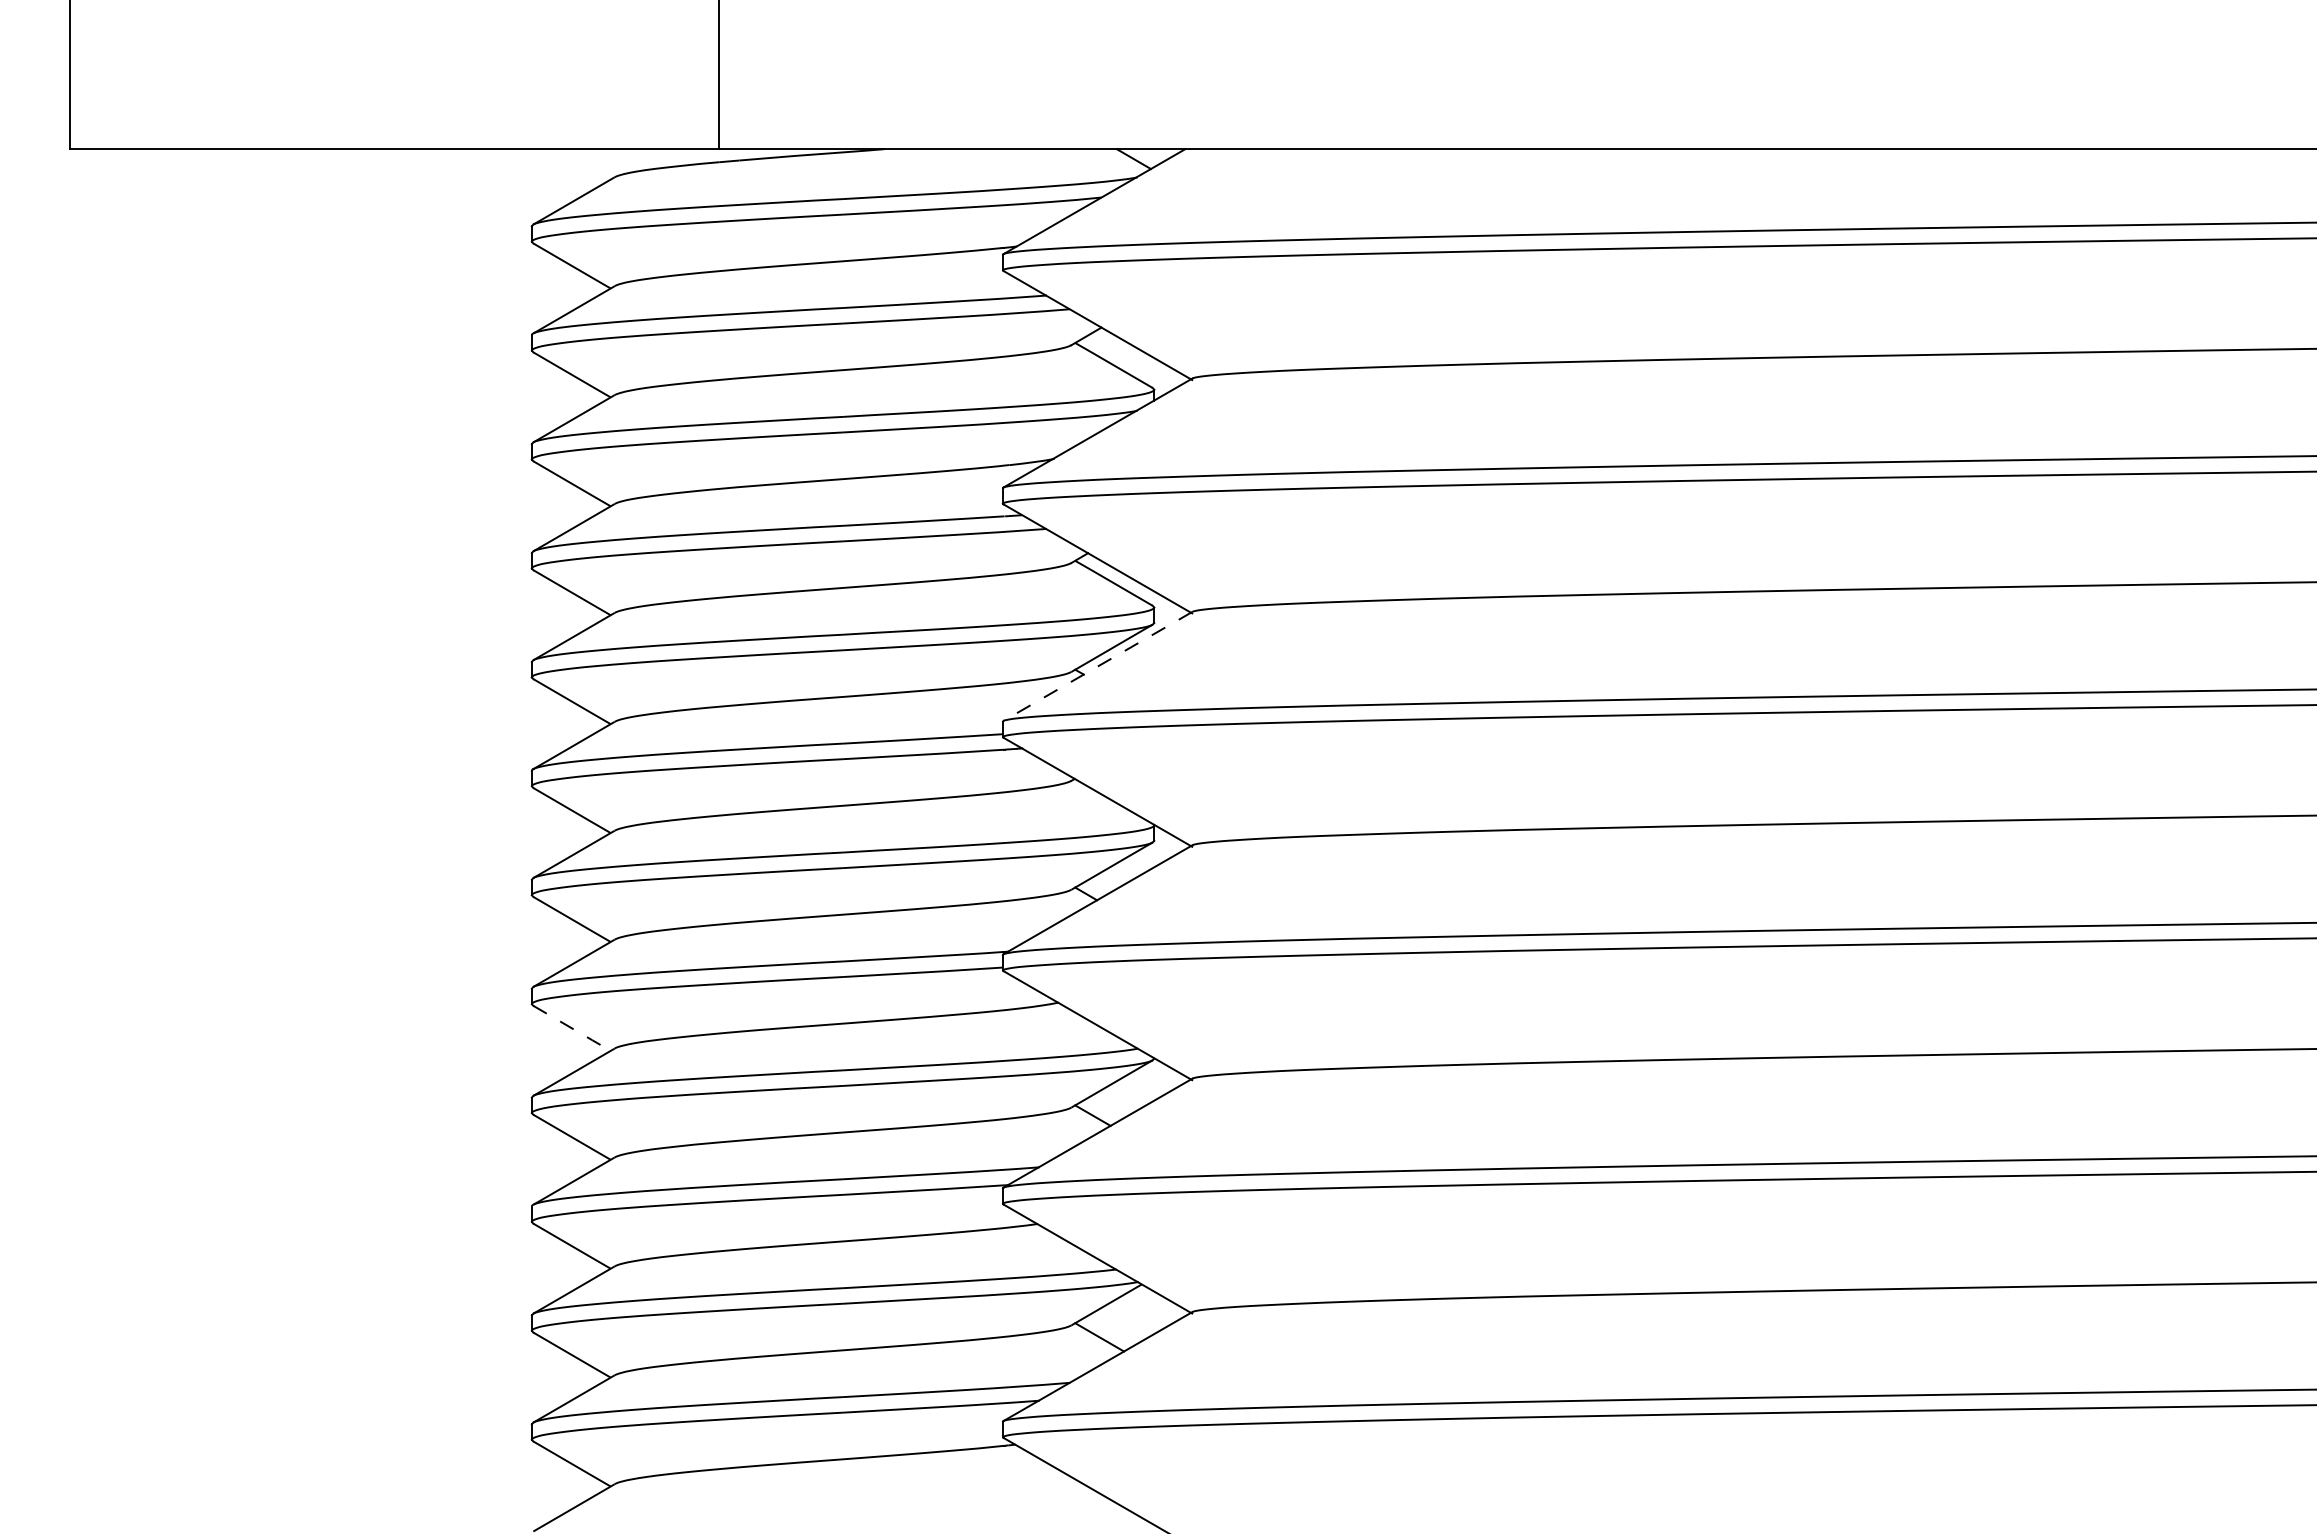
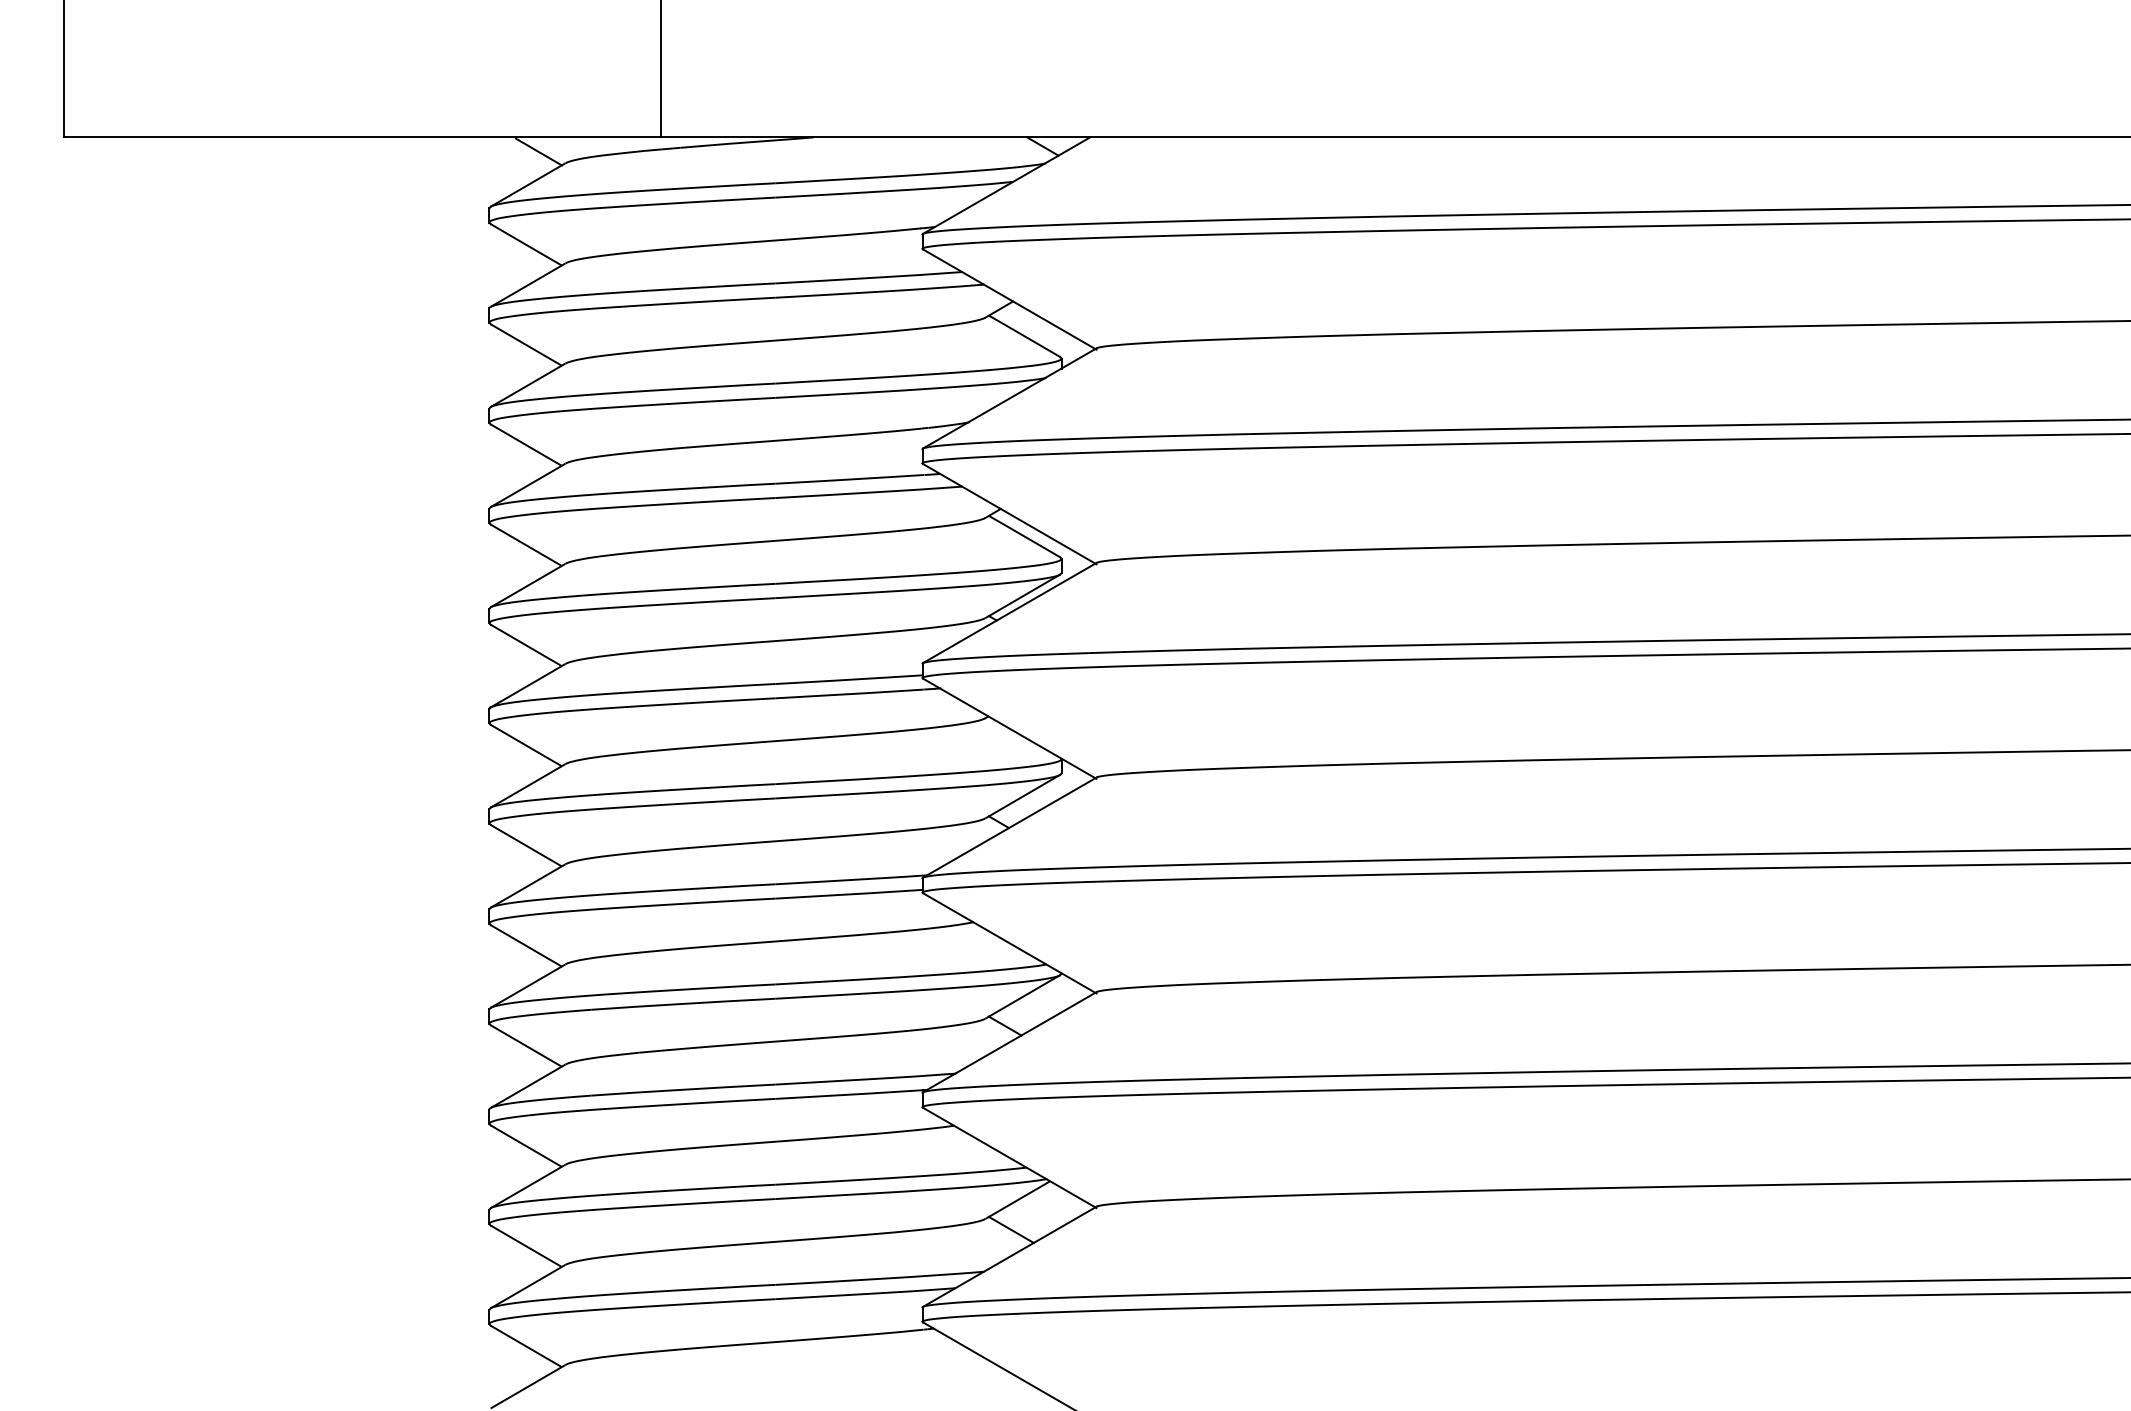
line: (585, 164) -> (538, 151), added
line: (1097, 666) -> (1009, 613), dashed -> solid
line: (572, 1028) -> (526, 945), dashed -> solid

